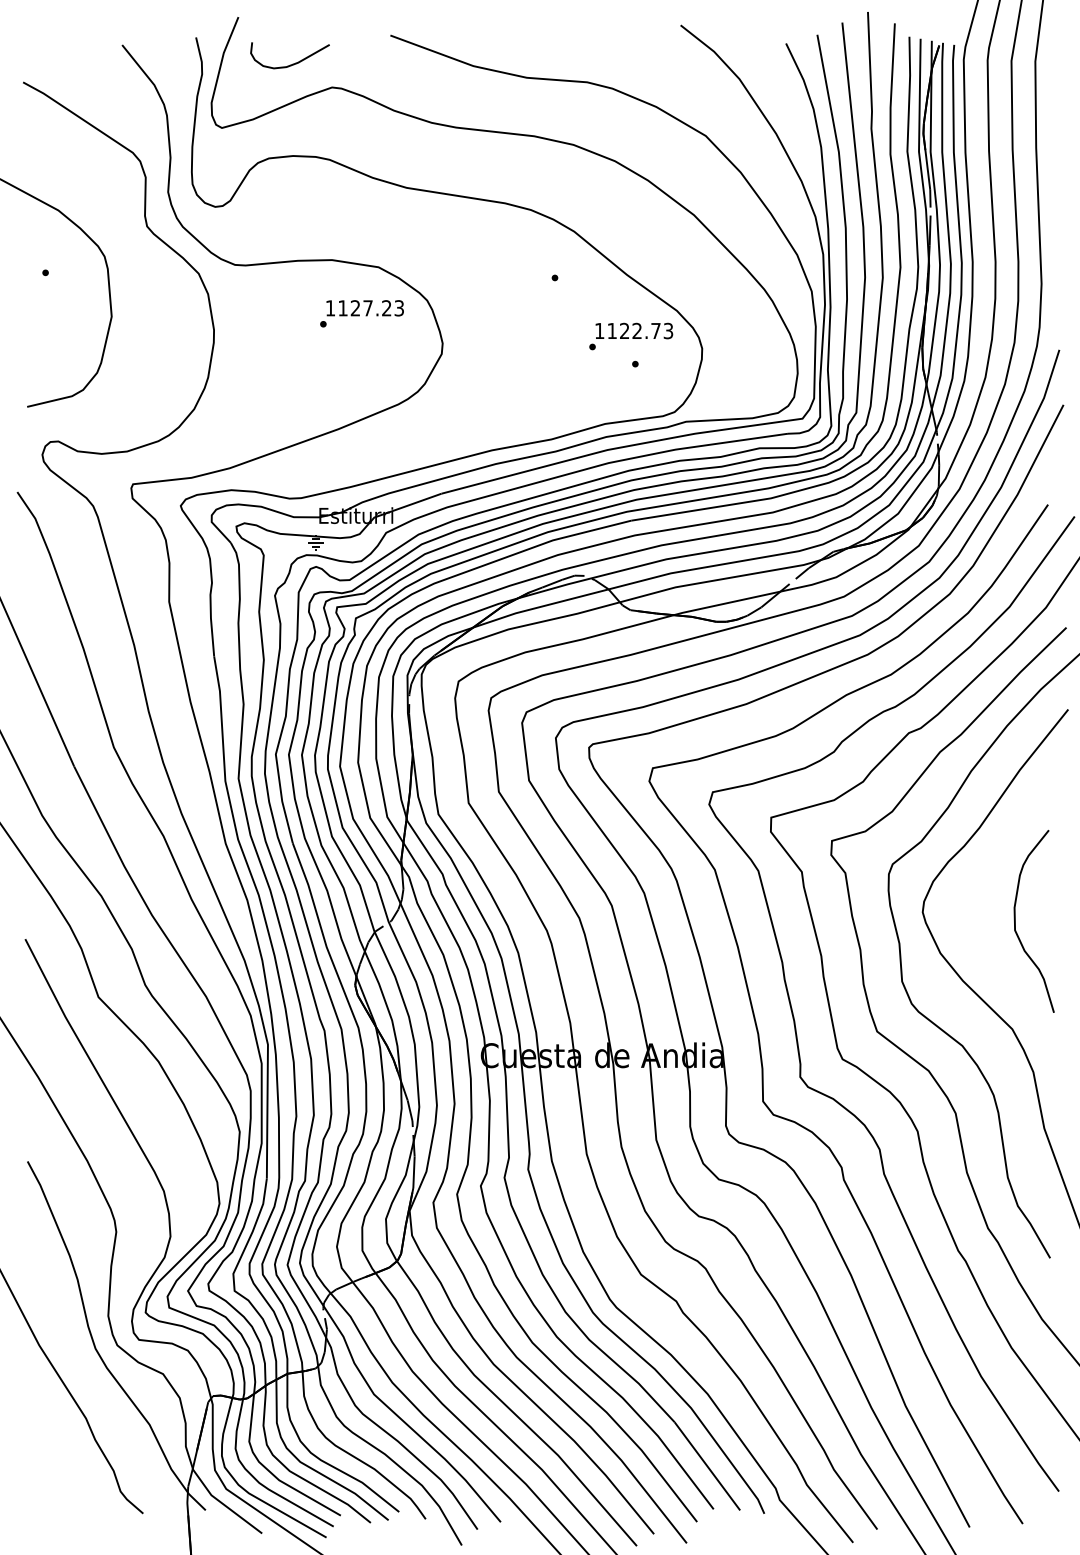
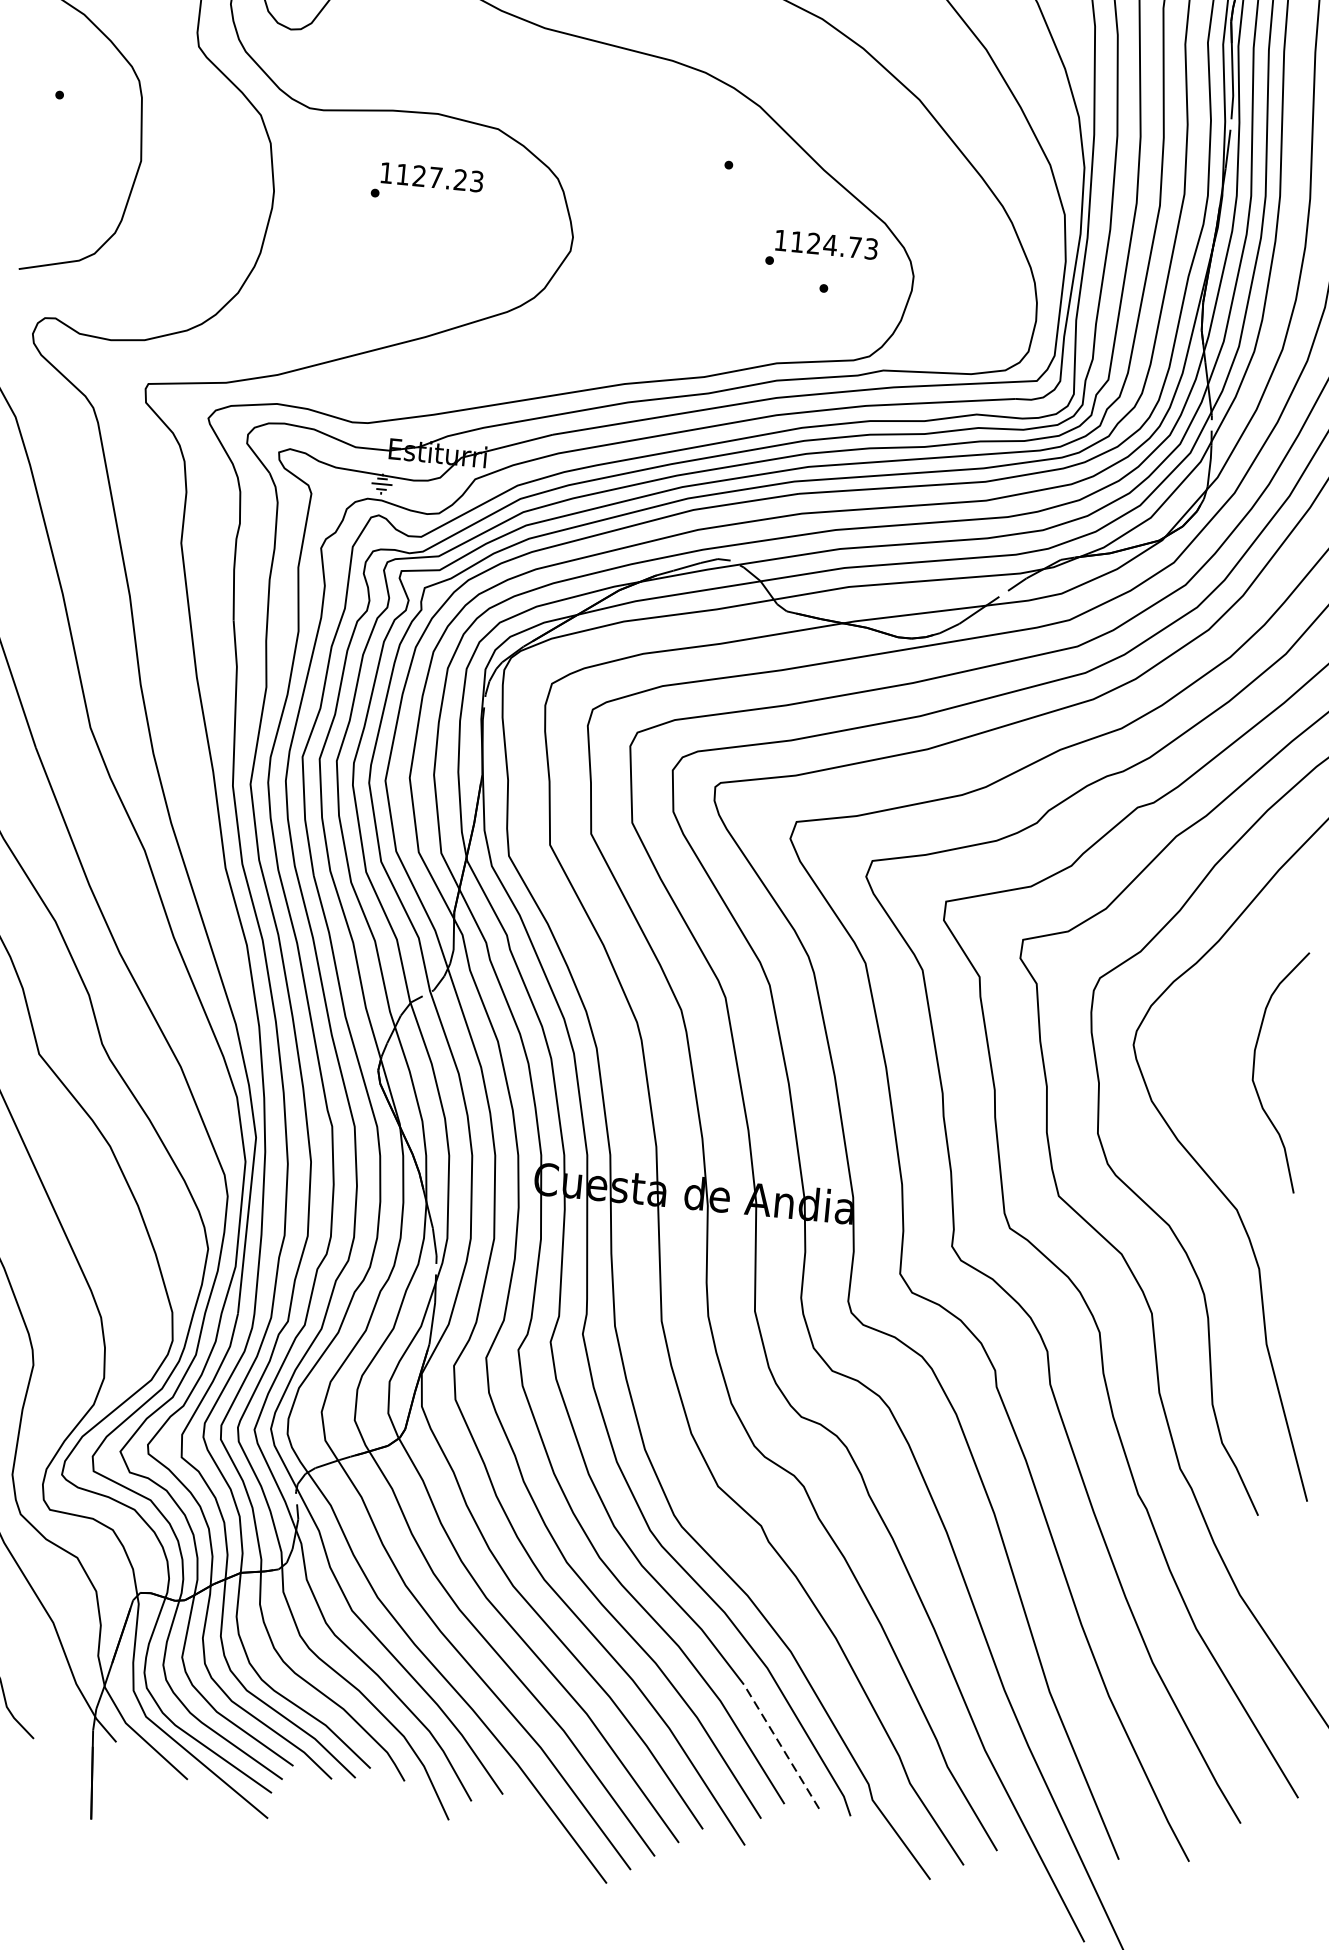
text: (361, 313) -> (426, 183), moved
text: (637, 330) -> (830, 244), 1122.73 -> 1124.73
line: (707, 1466) -> (781, 1746), solid -> dashed

